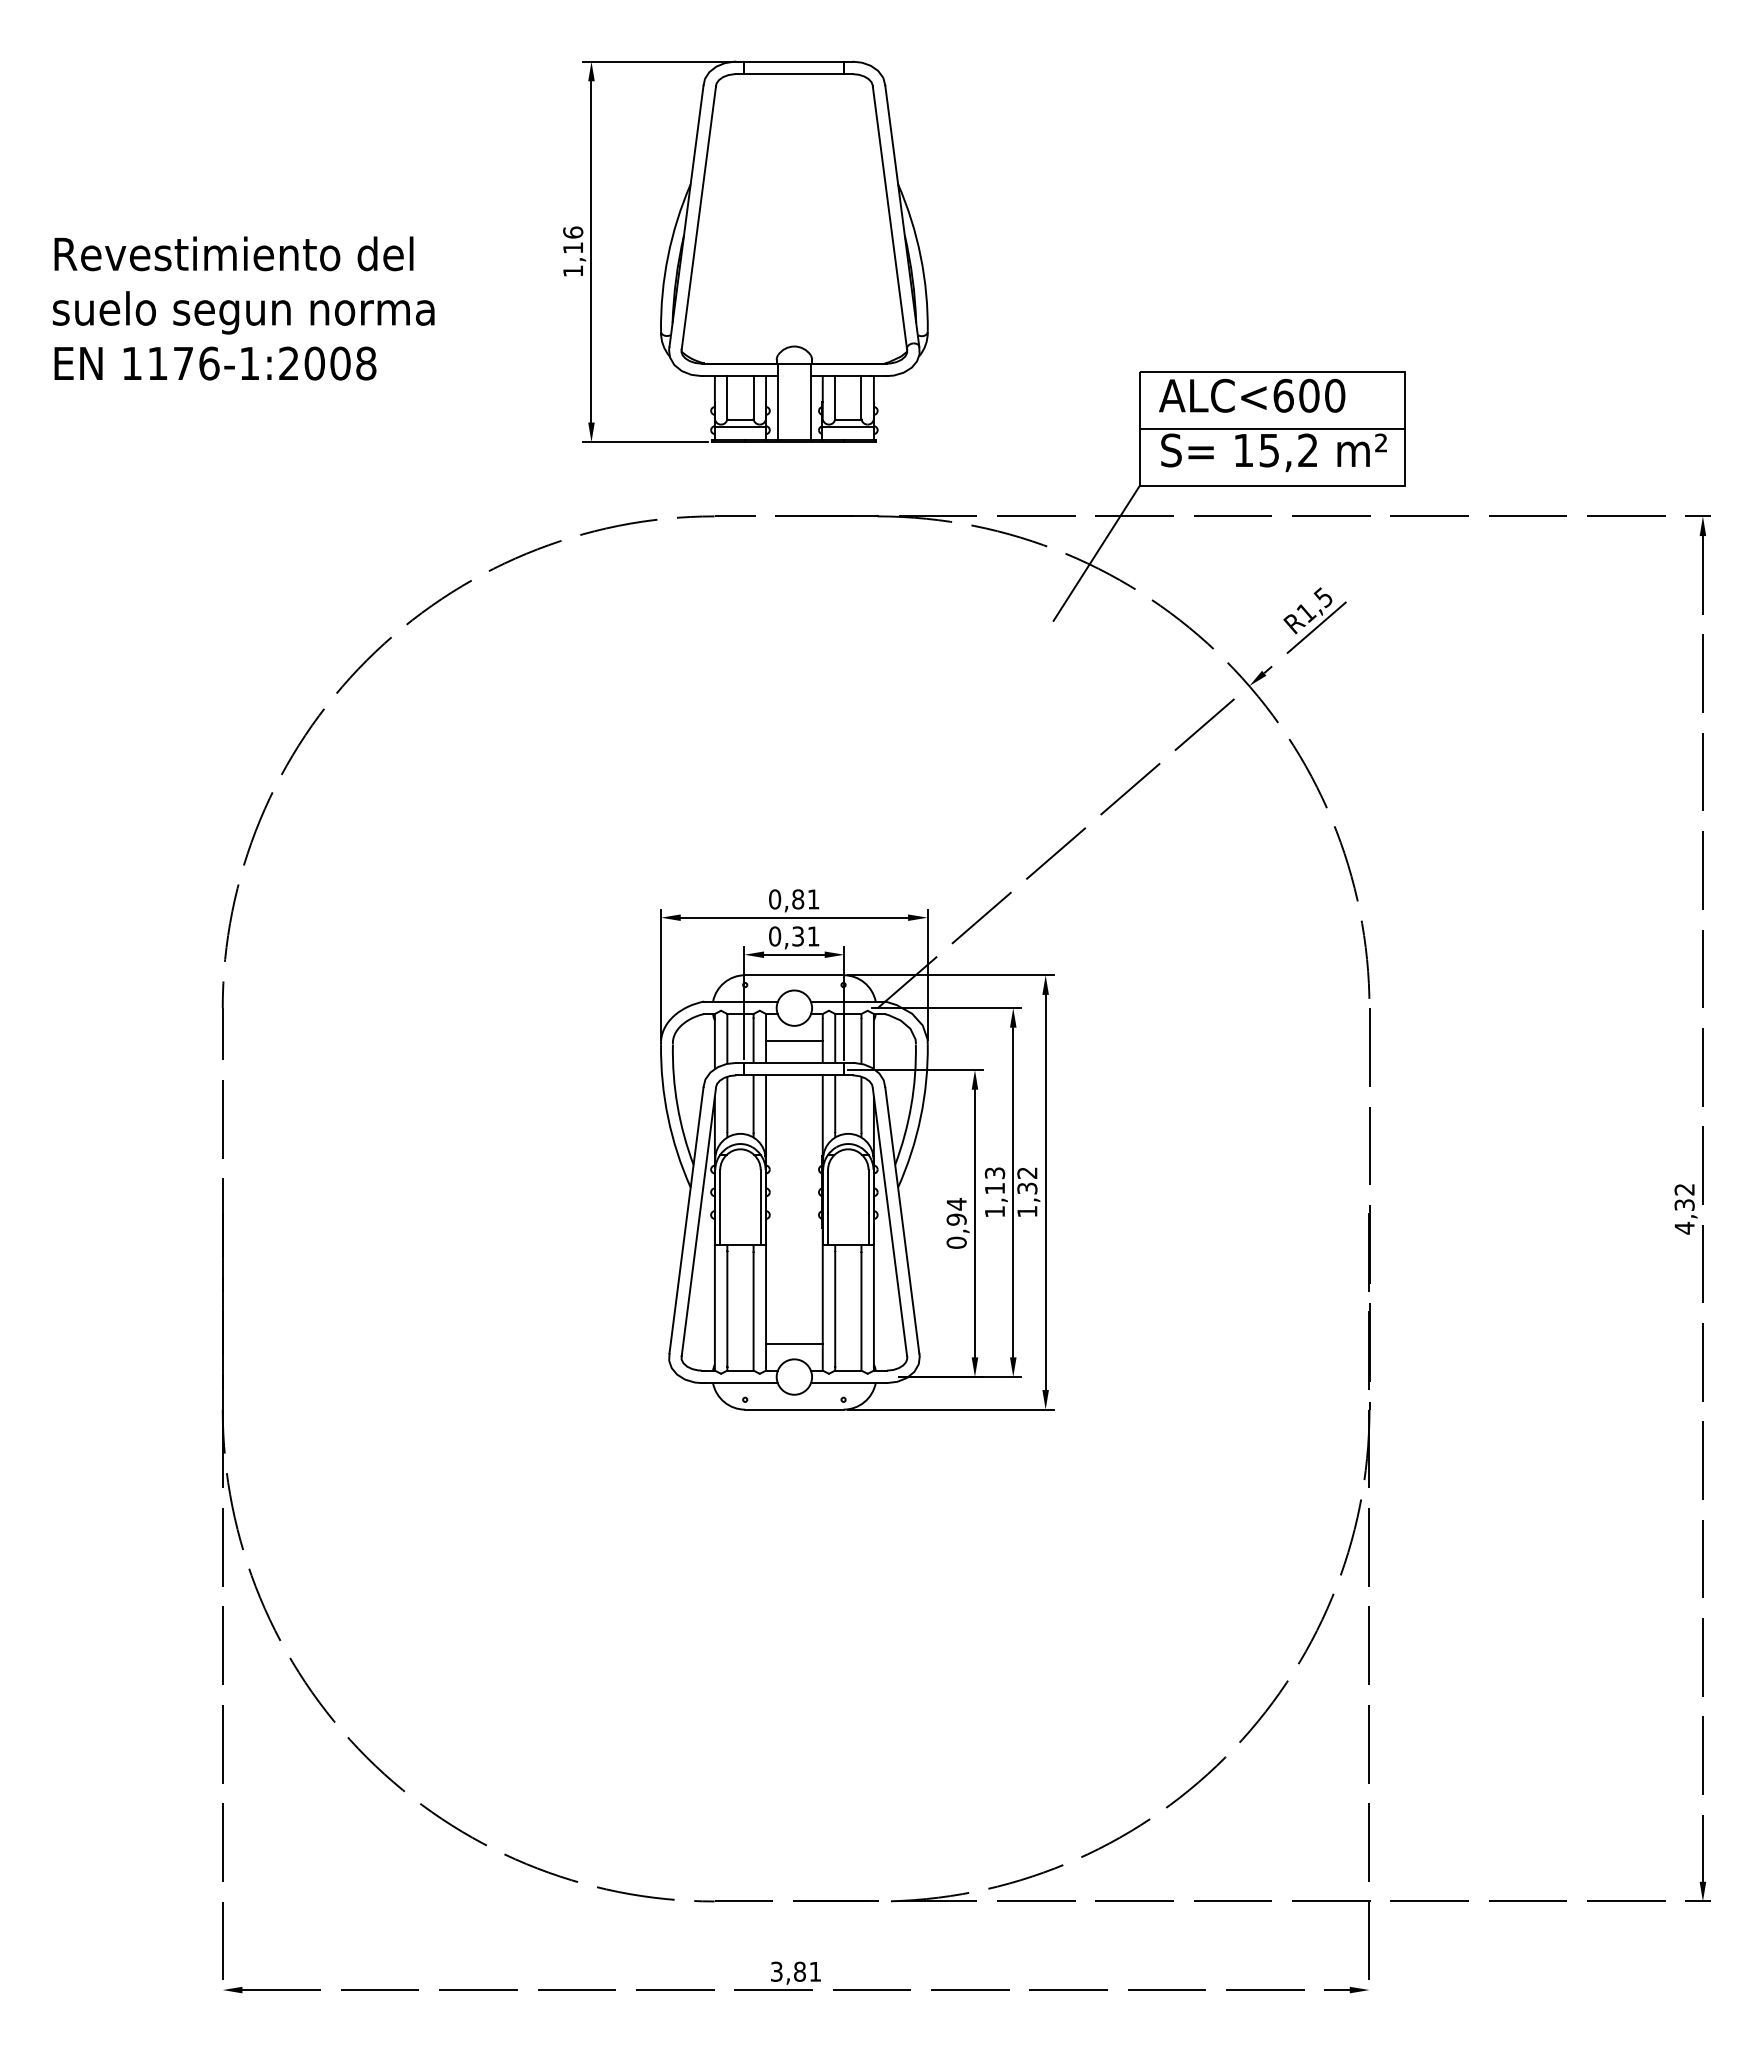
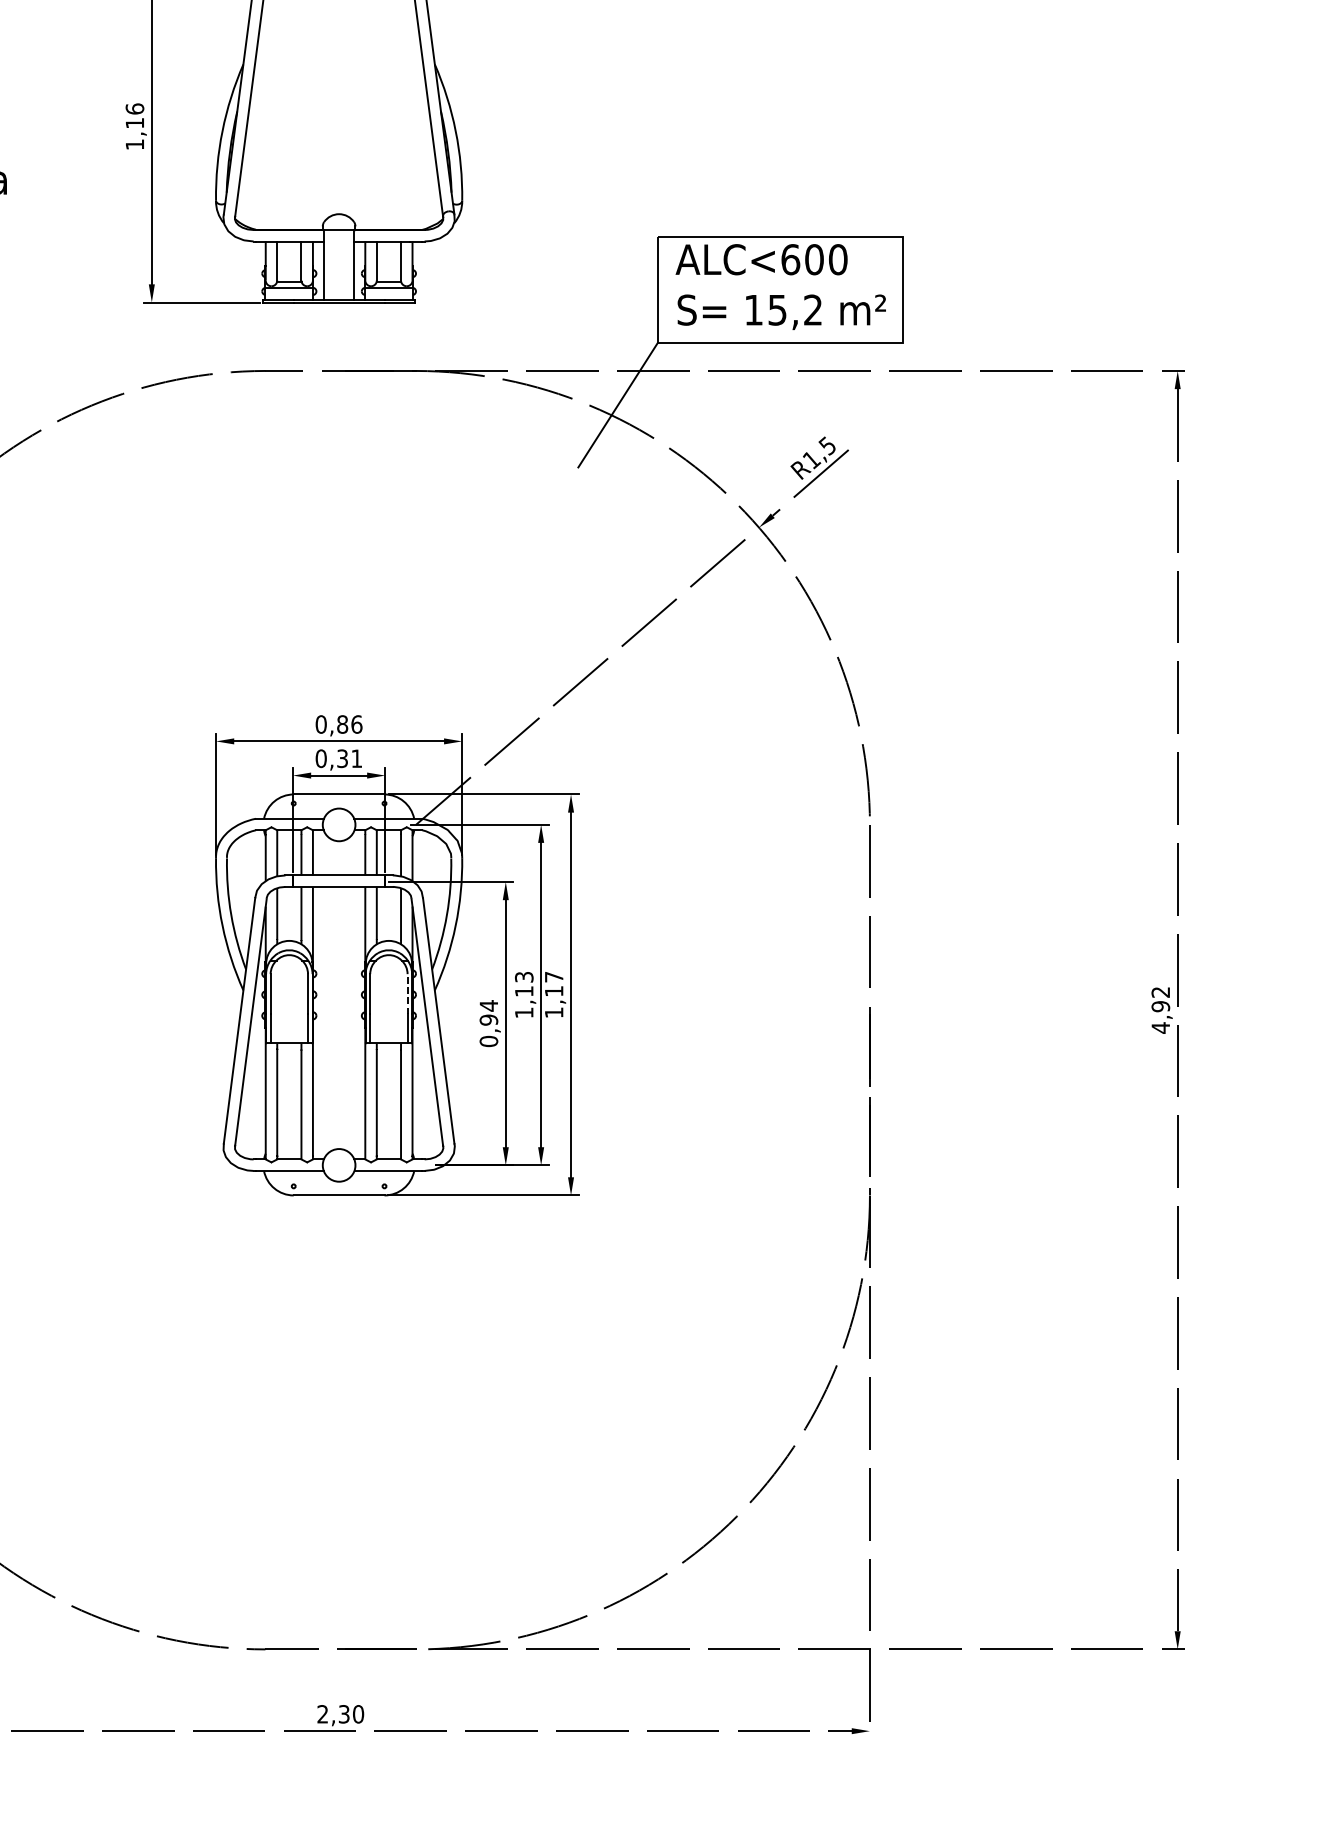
line: (1271, 428) -> (779, 289), removed
text: (813, 899) -> (356, 724), 0,81 -> 0,86
line: (794, 1040) -> (339, 854), removed
text: (1027, 1180) -> (554, 983), 1,32 -> 1,17
line: (868, 1191) -> (407, 994), solid -> dashed
text: (1684, 1205) -> (1160, 1007), 4,32 -> 4,92
line: (794, 1344) -> (339, 1135), removed
text: (796, 1971) -> (341, 1714), 3,81 -> 2,30

